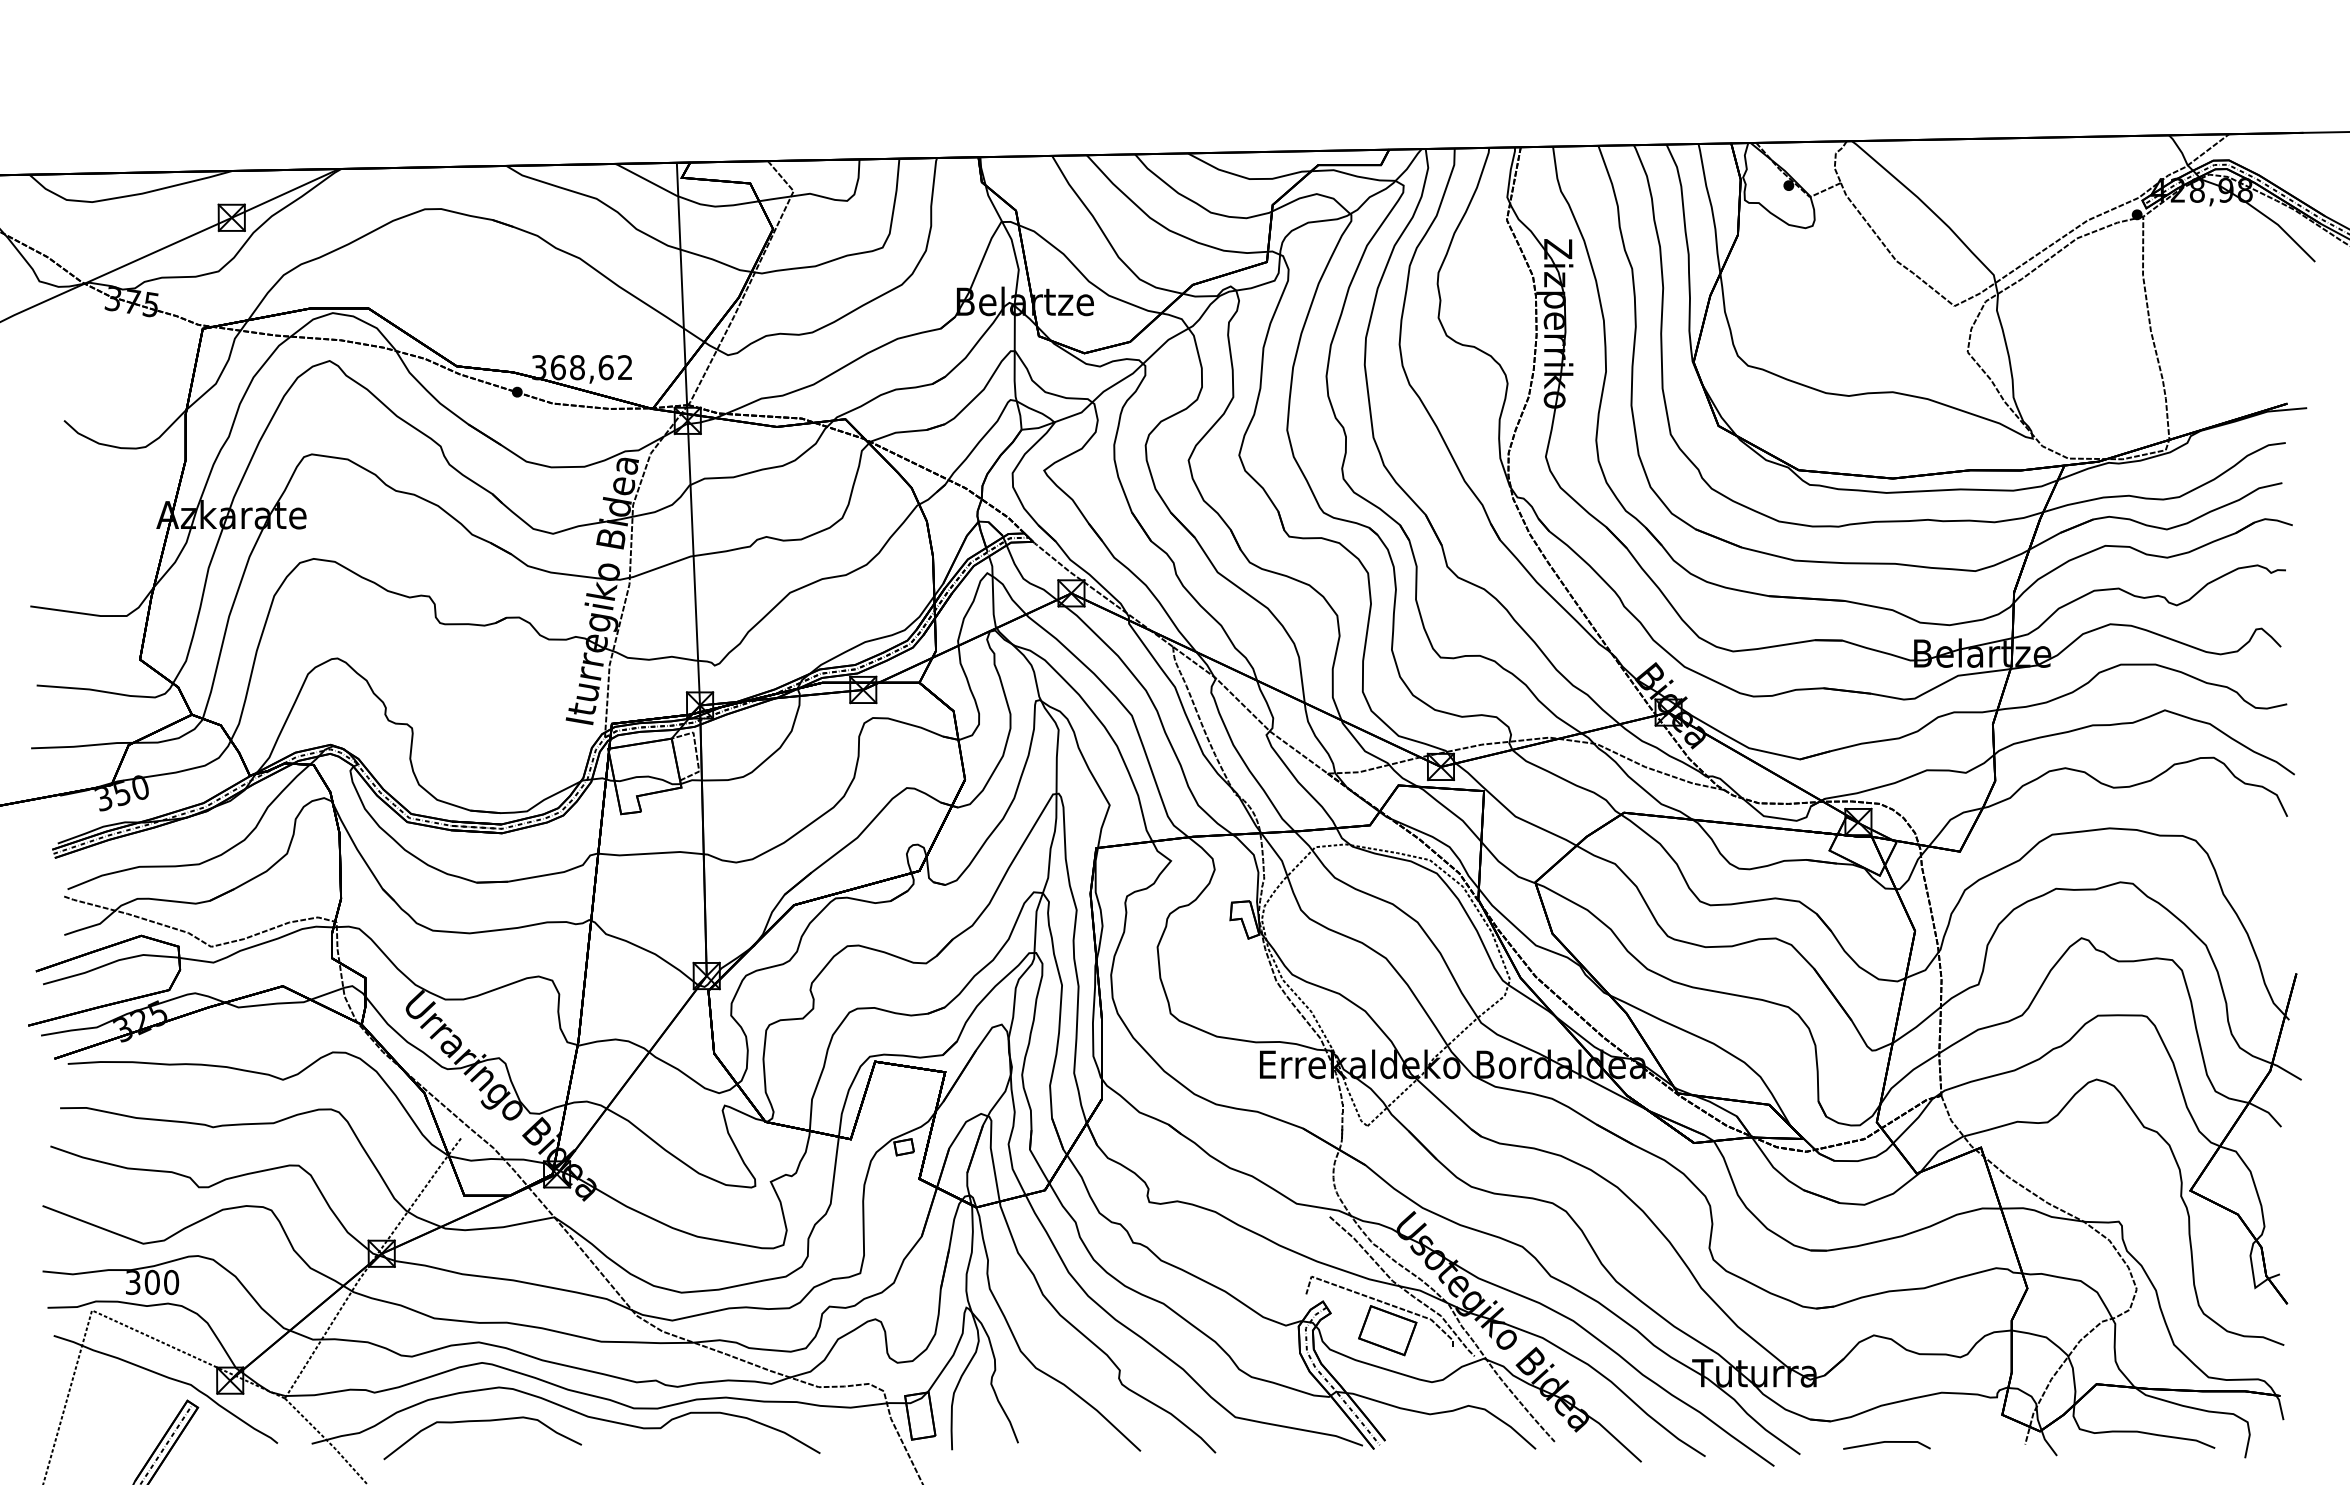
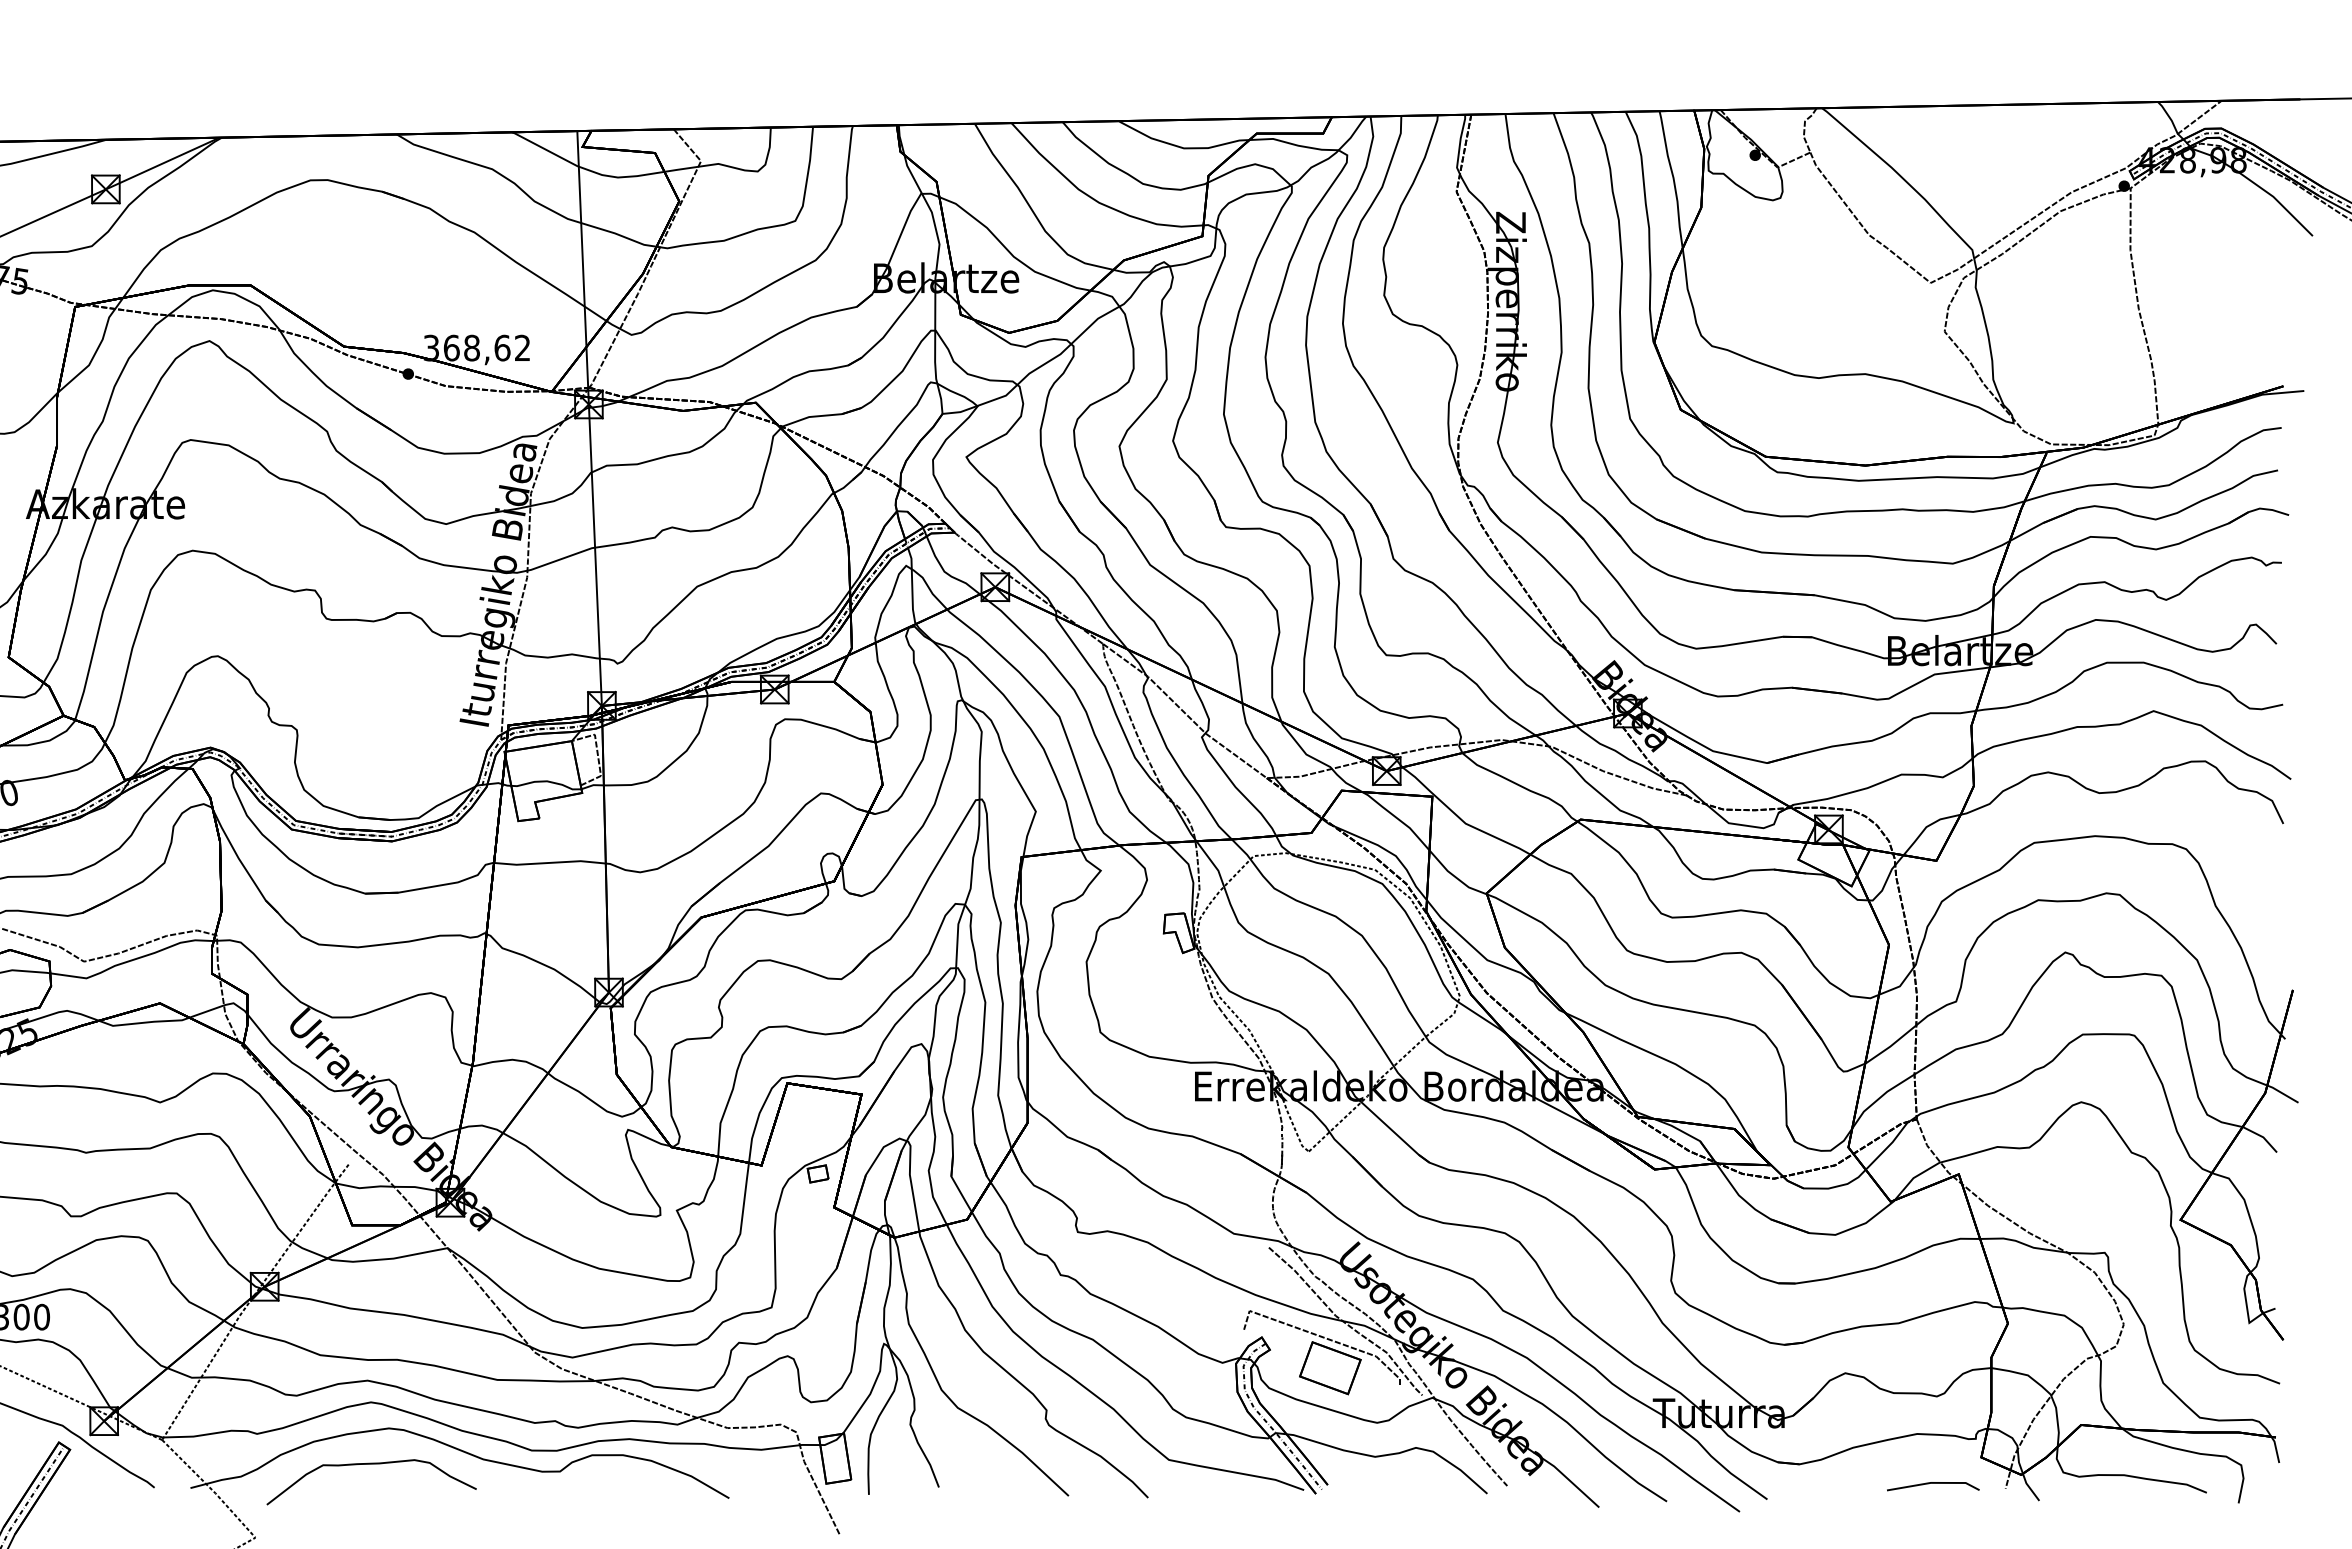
line: (1886, 1442) -> (1932, 1483), moved

